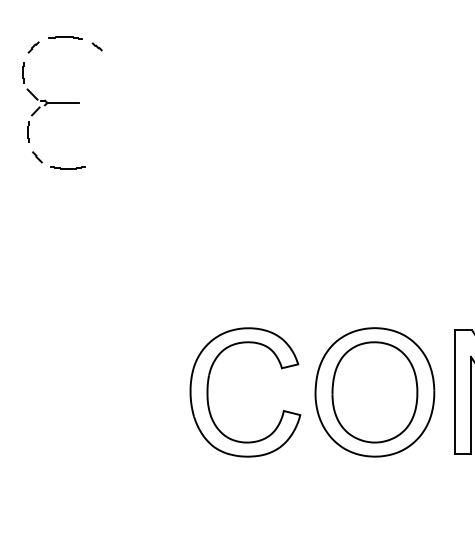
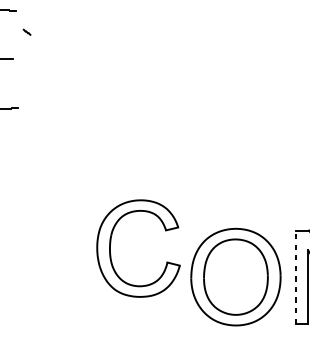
part: (96, 46) -> (26, 31), moved
line: (455, 391) -> (296, 276), solid -> dashed
part: (208, 392) -> (110, 248), moved

